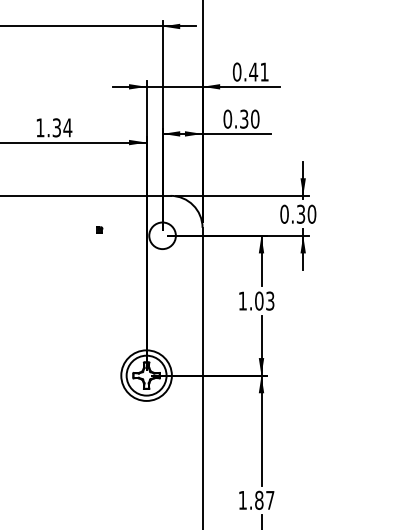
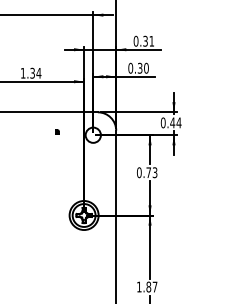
text: (253, 70) -> (145, 40), 0.41 -> 0.31
text: (305, 213) -> (175, 122), 0.30 -> 0.44
text: (251, 300) -> (144, 172), 1.03 -> 0.73

